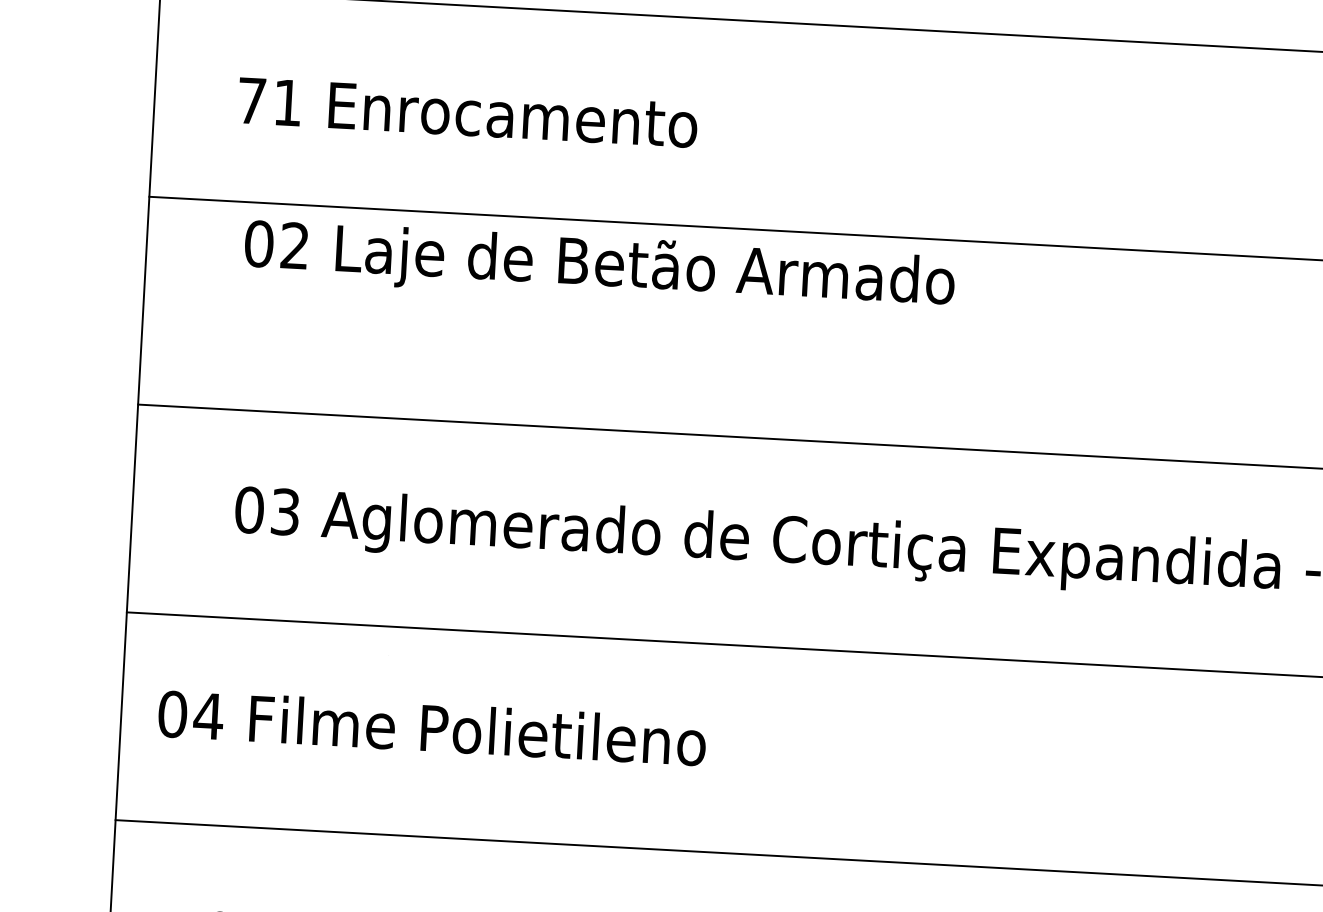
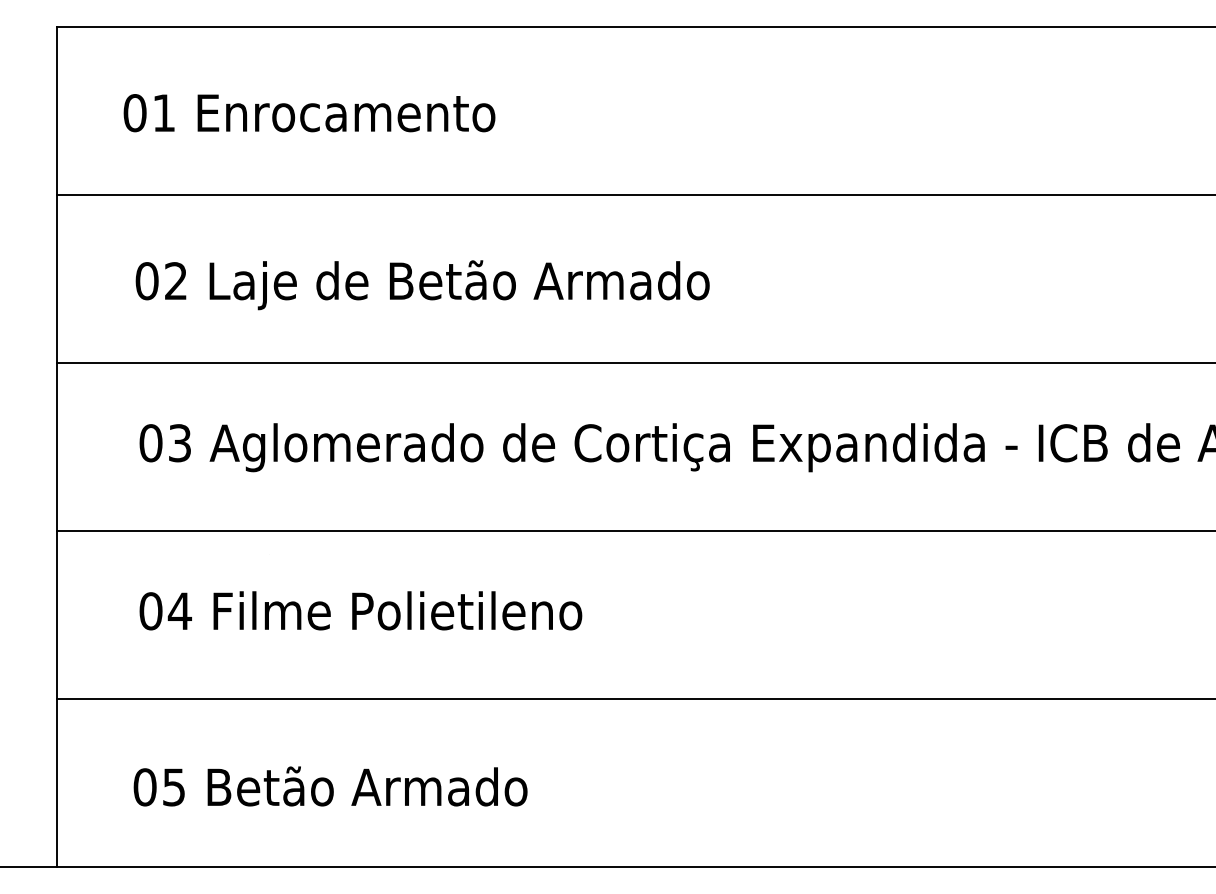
text: (251, 101) -> (134, 113), 71 -> 01
text: (599, 267) -> (422, 285), moved
text: (431, 727) -> (360, 610), moved

